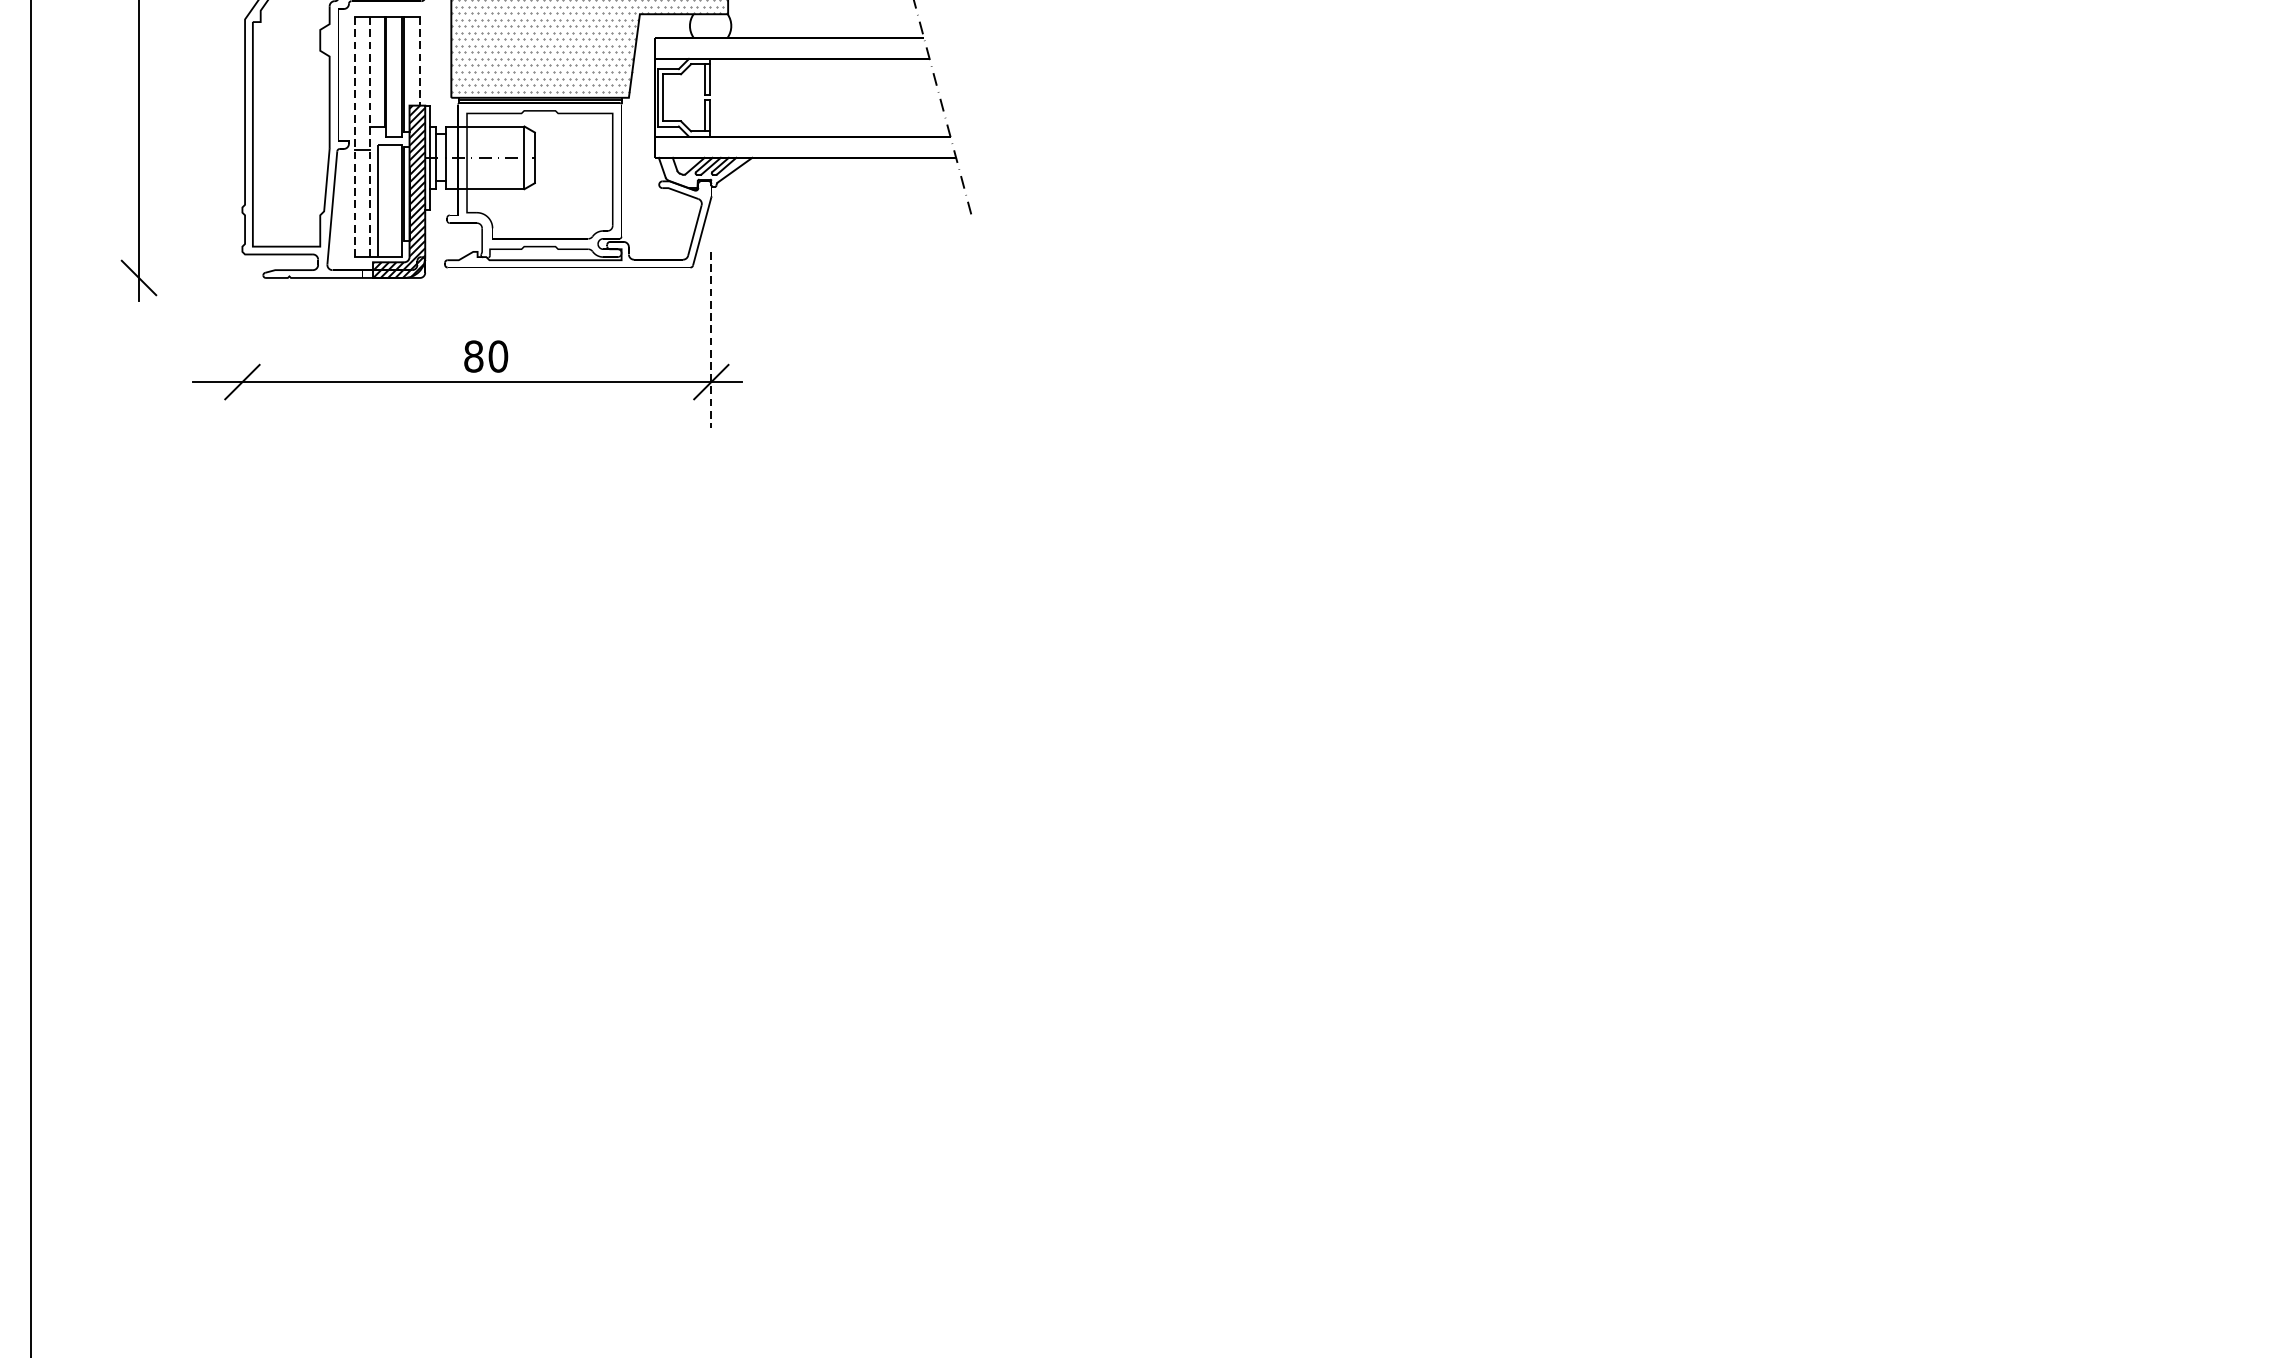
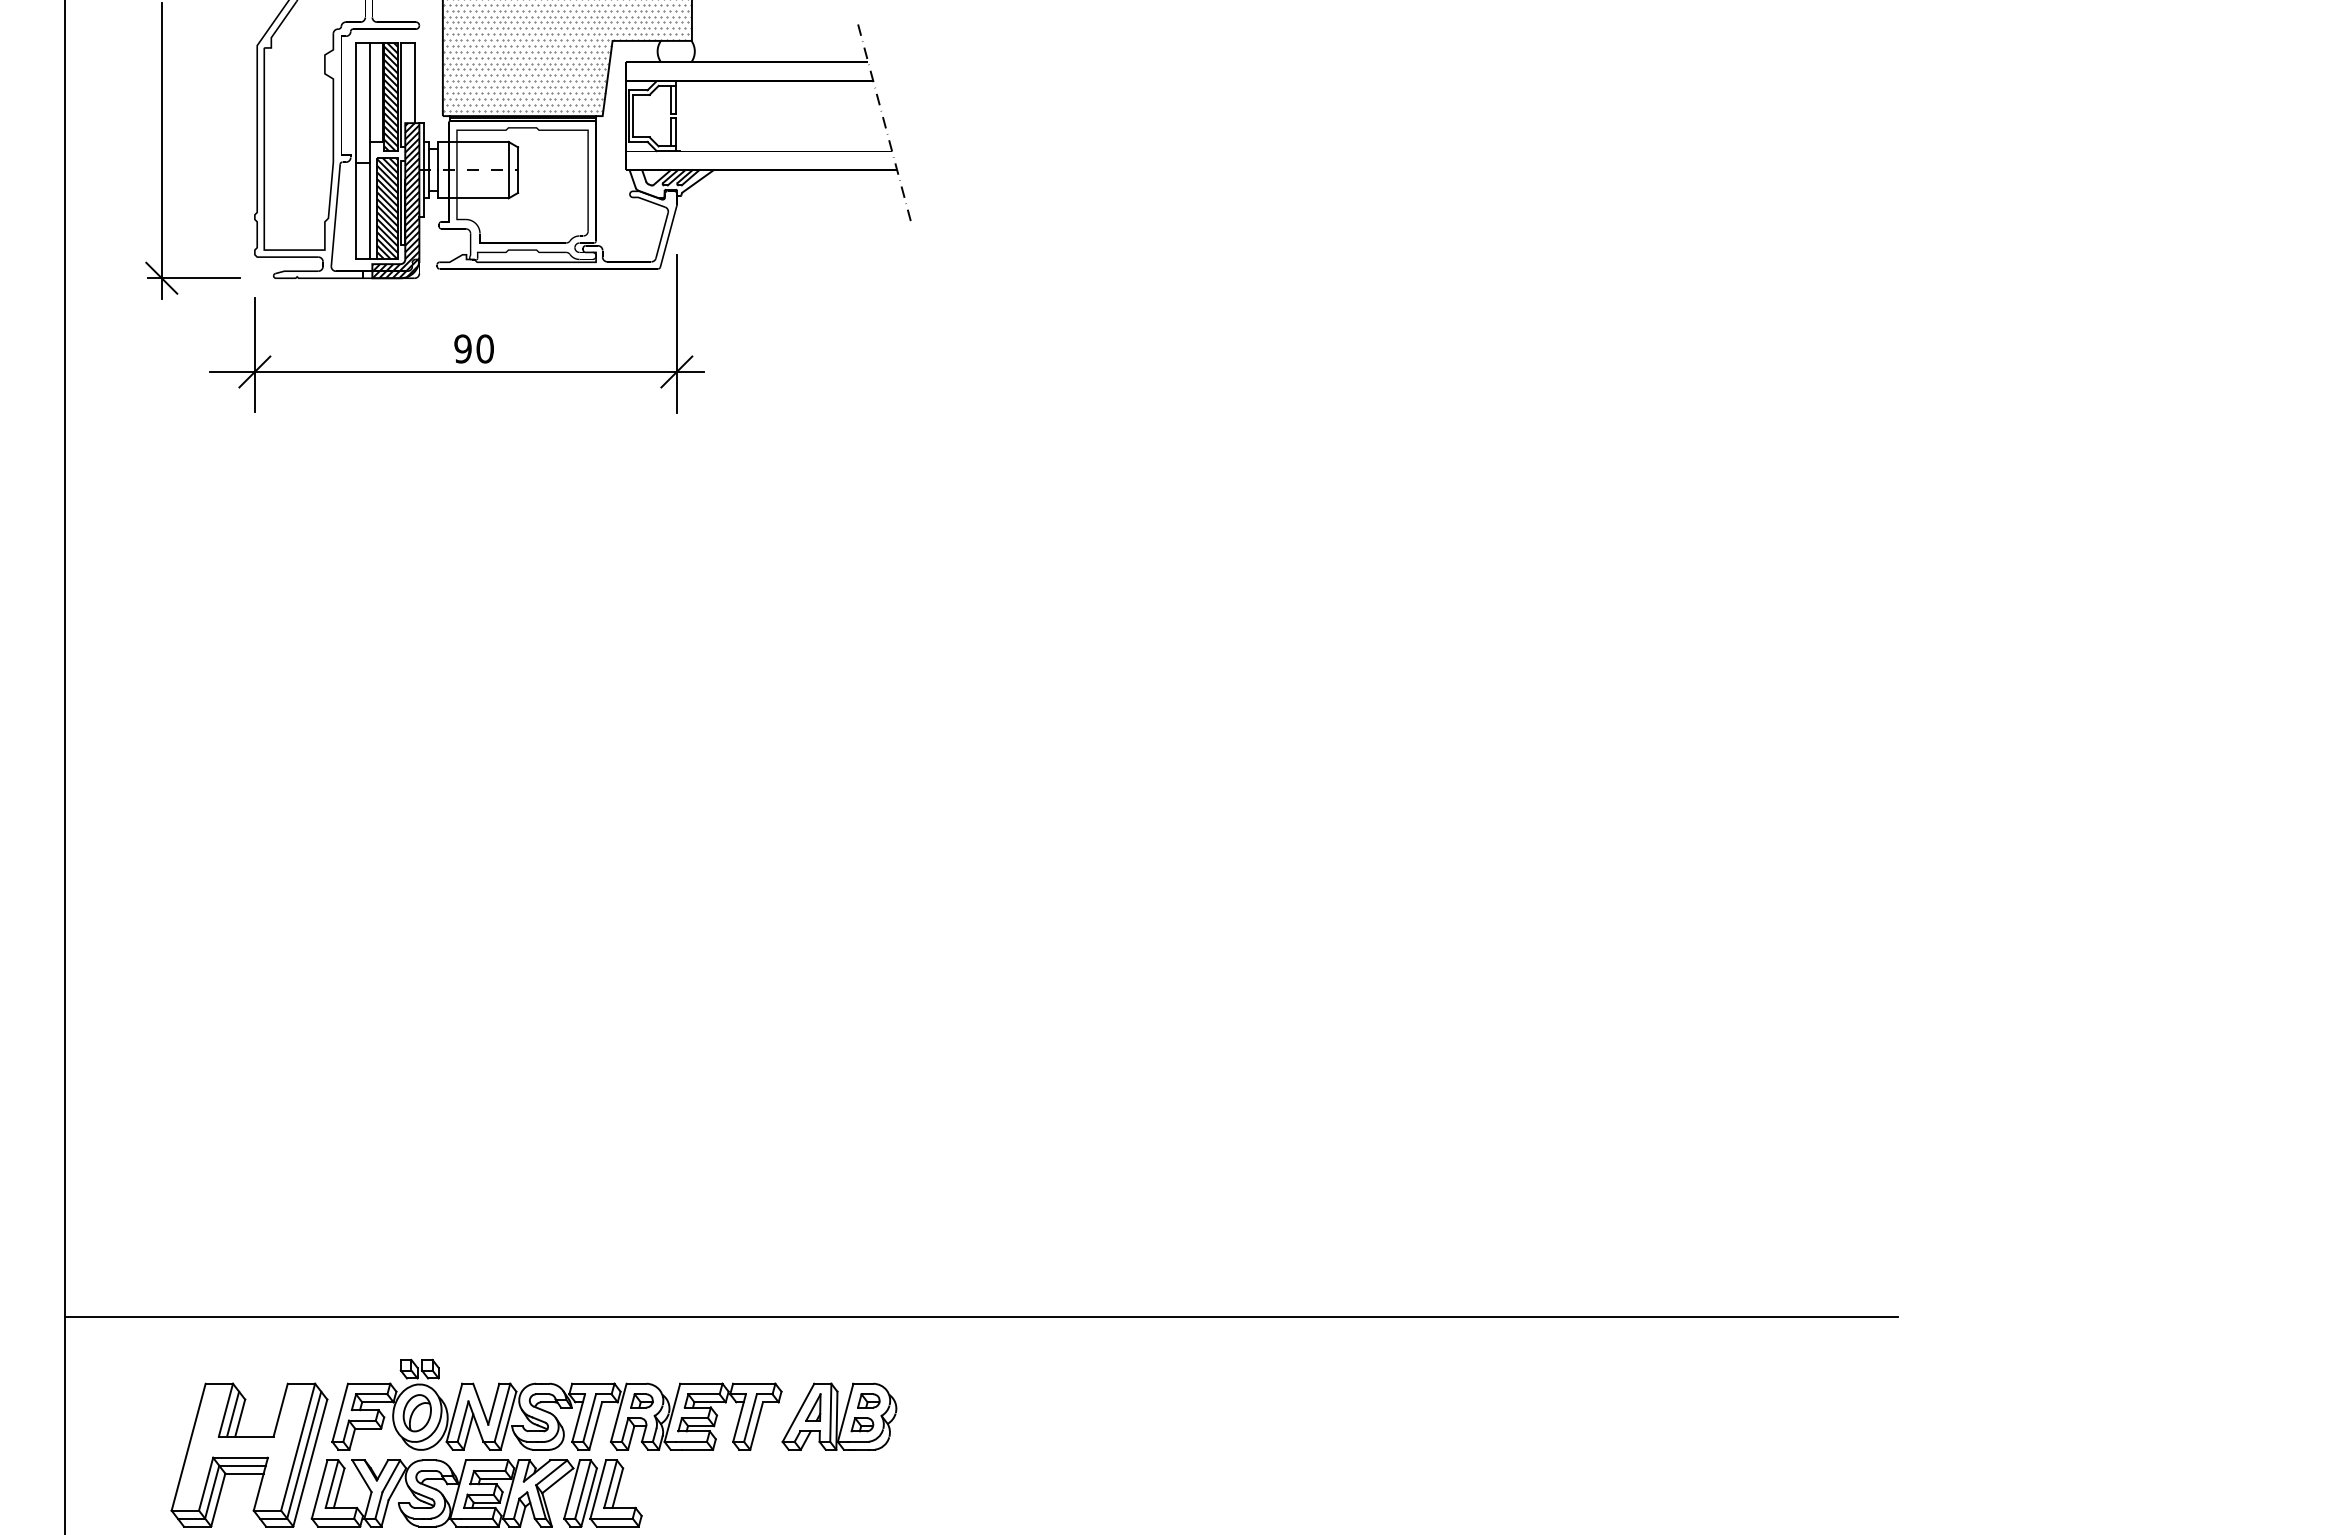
line: (419, 61) -> (414, 83), dashed -> solid
hatch: (394, 77) -> (391, 97), added
line: (354, 136) -> (355, 150), dashed -> solid
line: (370, 136) -> (370, 150), dashed -> solid
hatch: (389, 200) -> (387, 208), added
line: (174, 278) -> (193, 278), added
line: (710, 340) -> (676, 334), dashed -> solid
text: (473, 356) -> (462, 348), 80 -> 90
line: (242, 362) -> (254, 354), added

